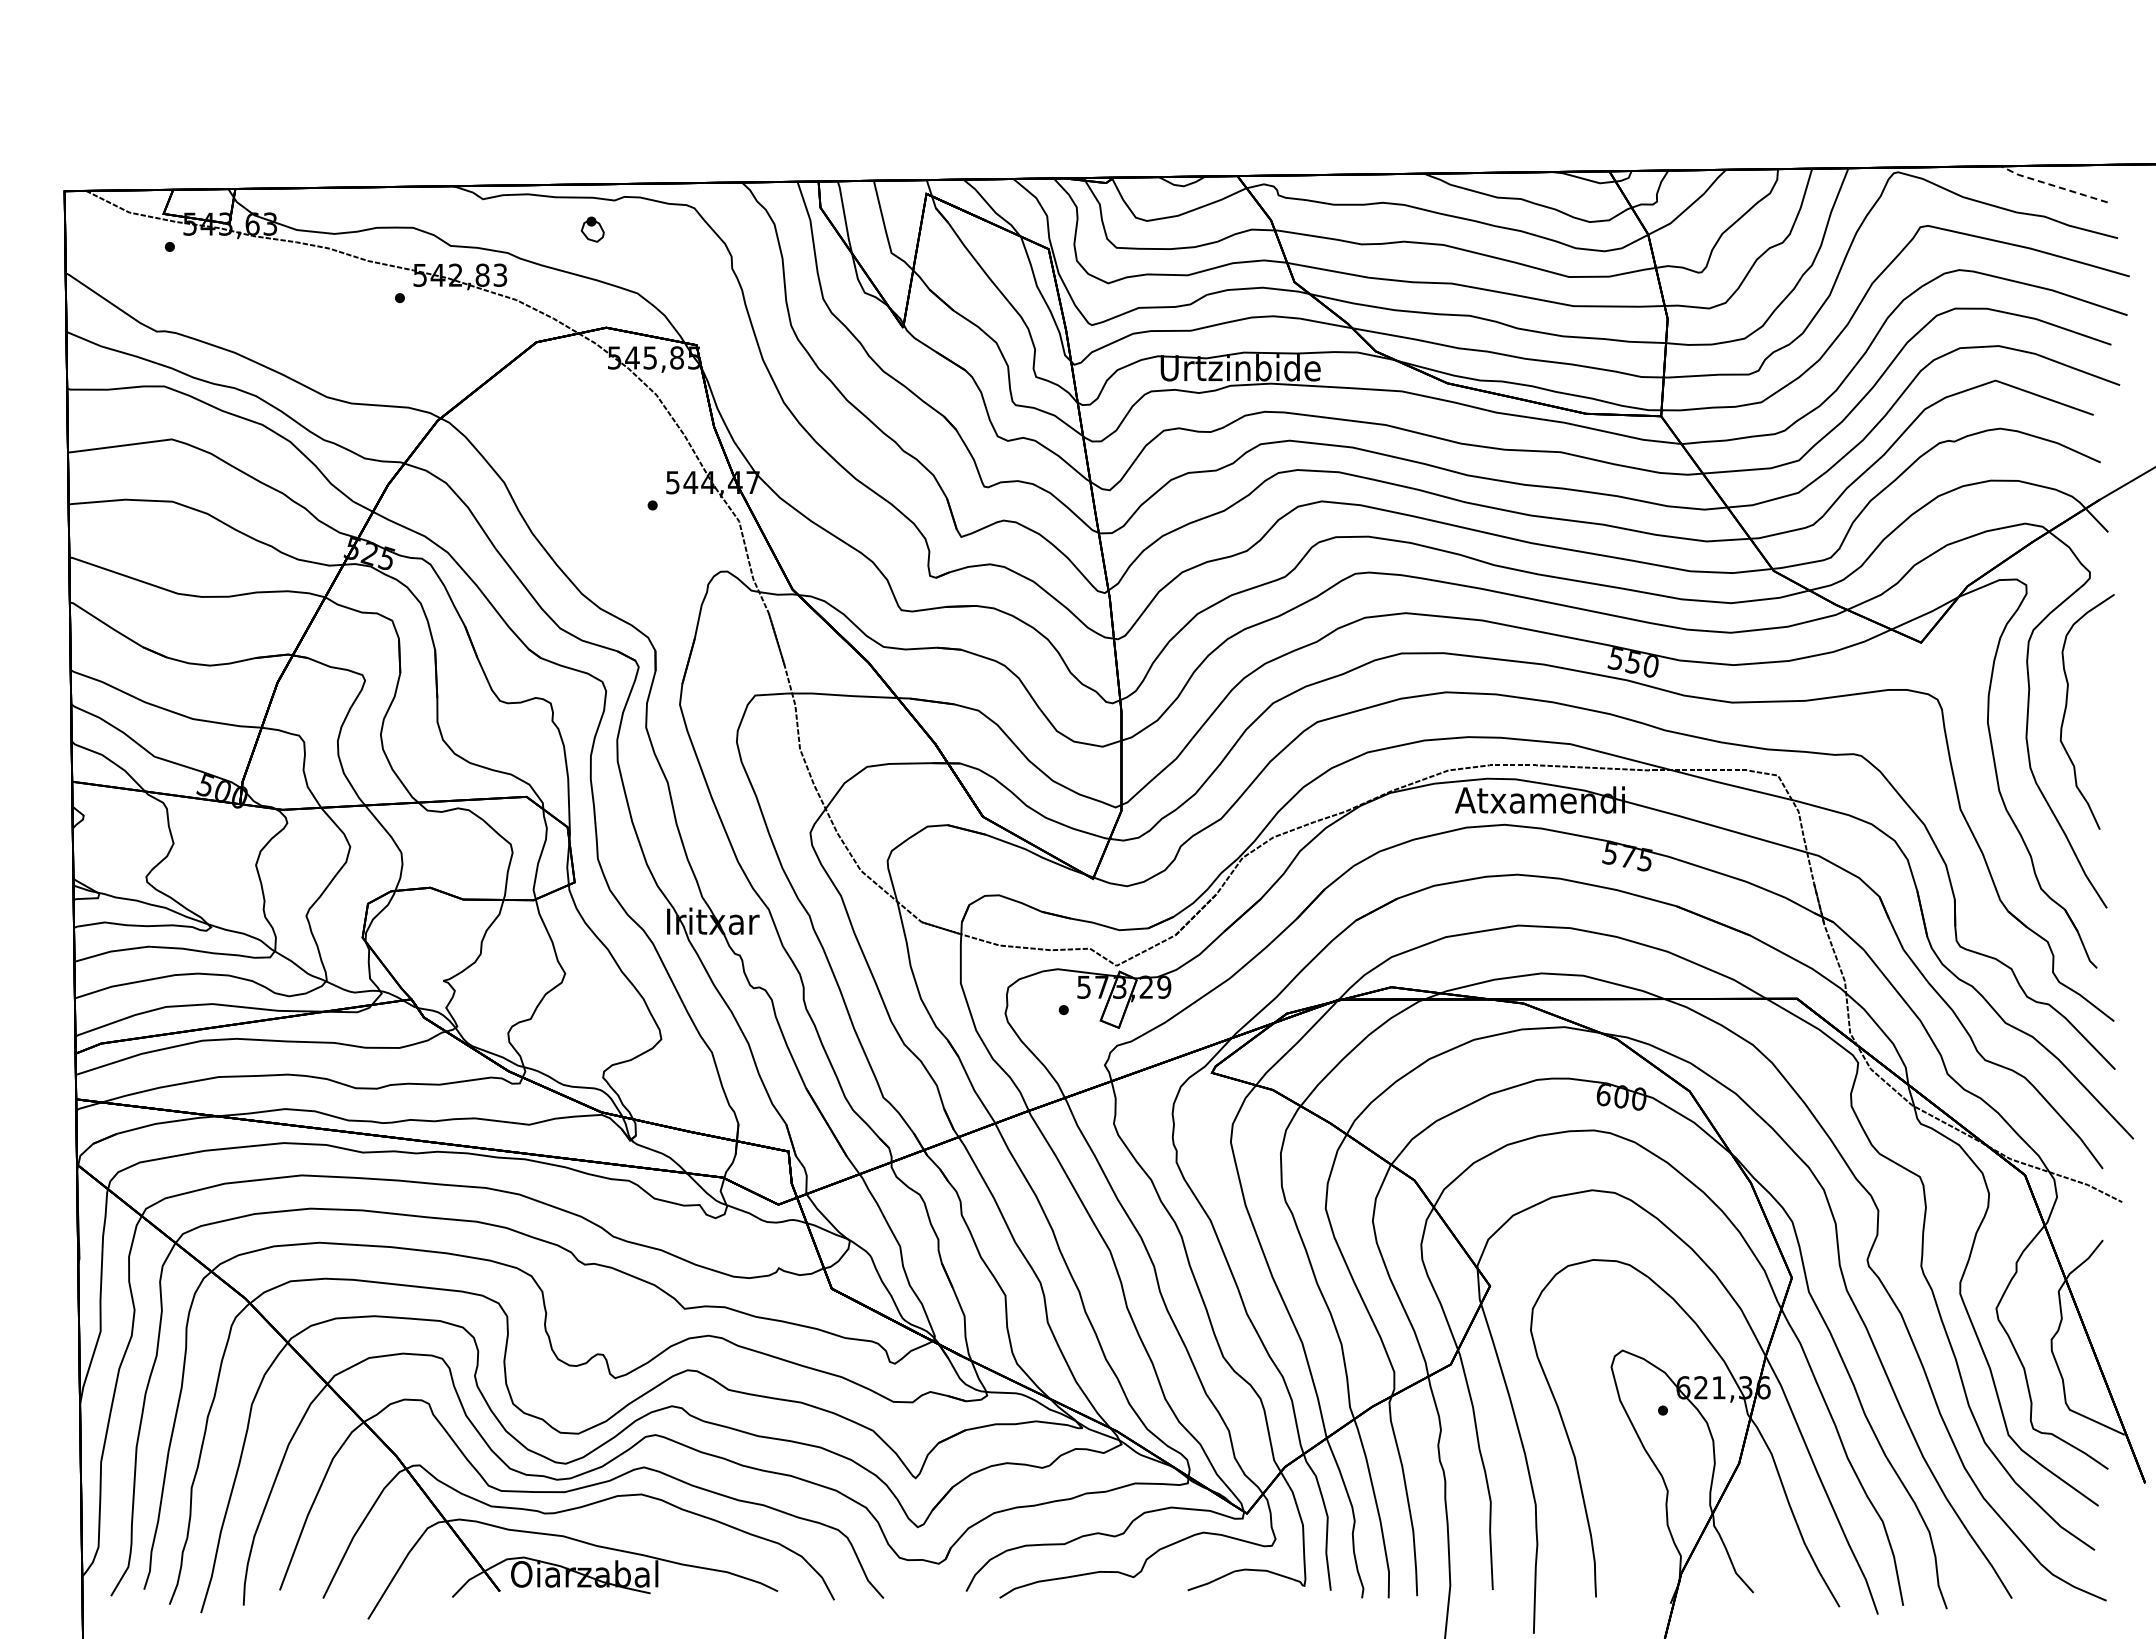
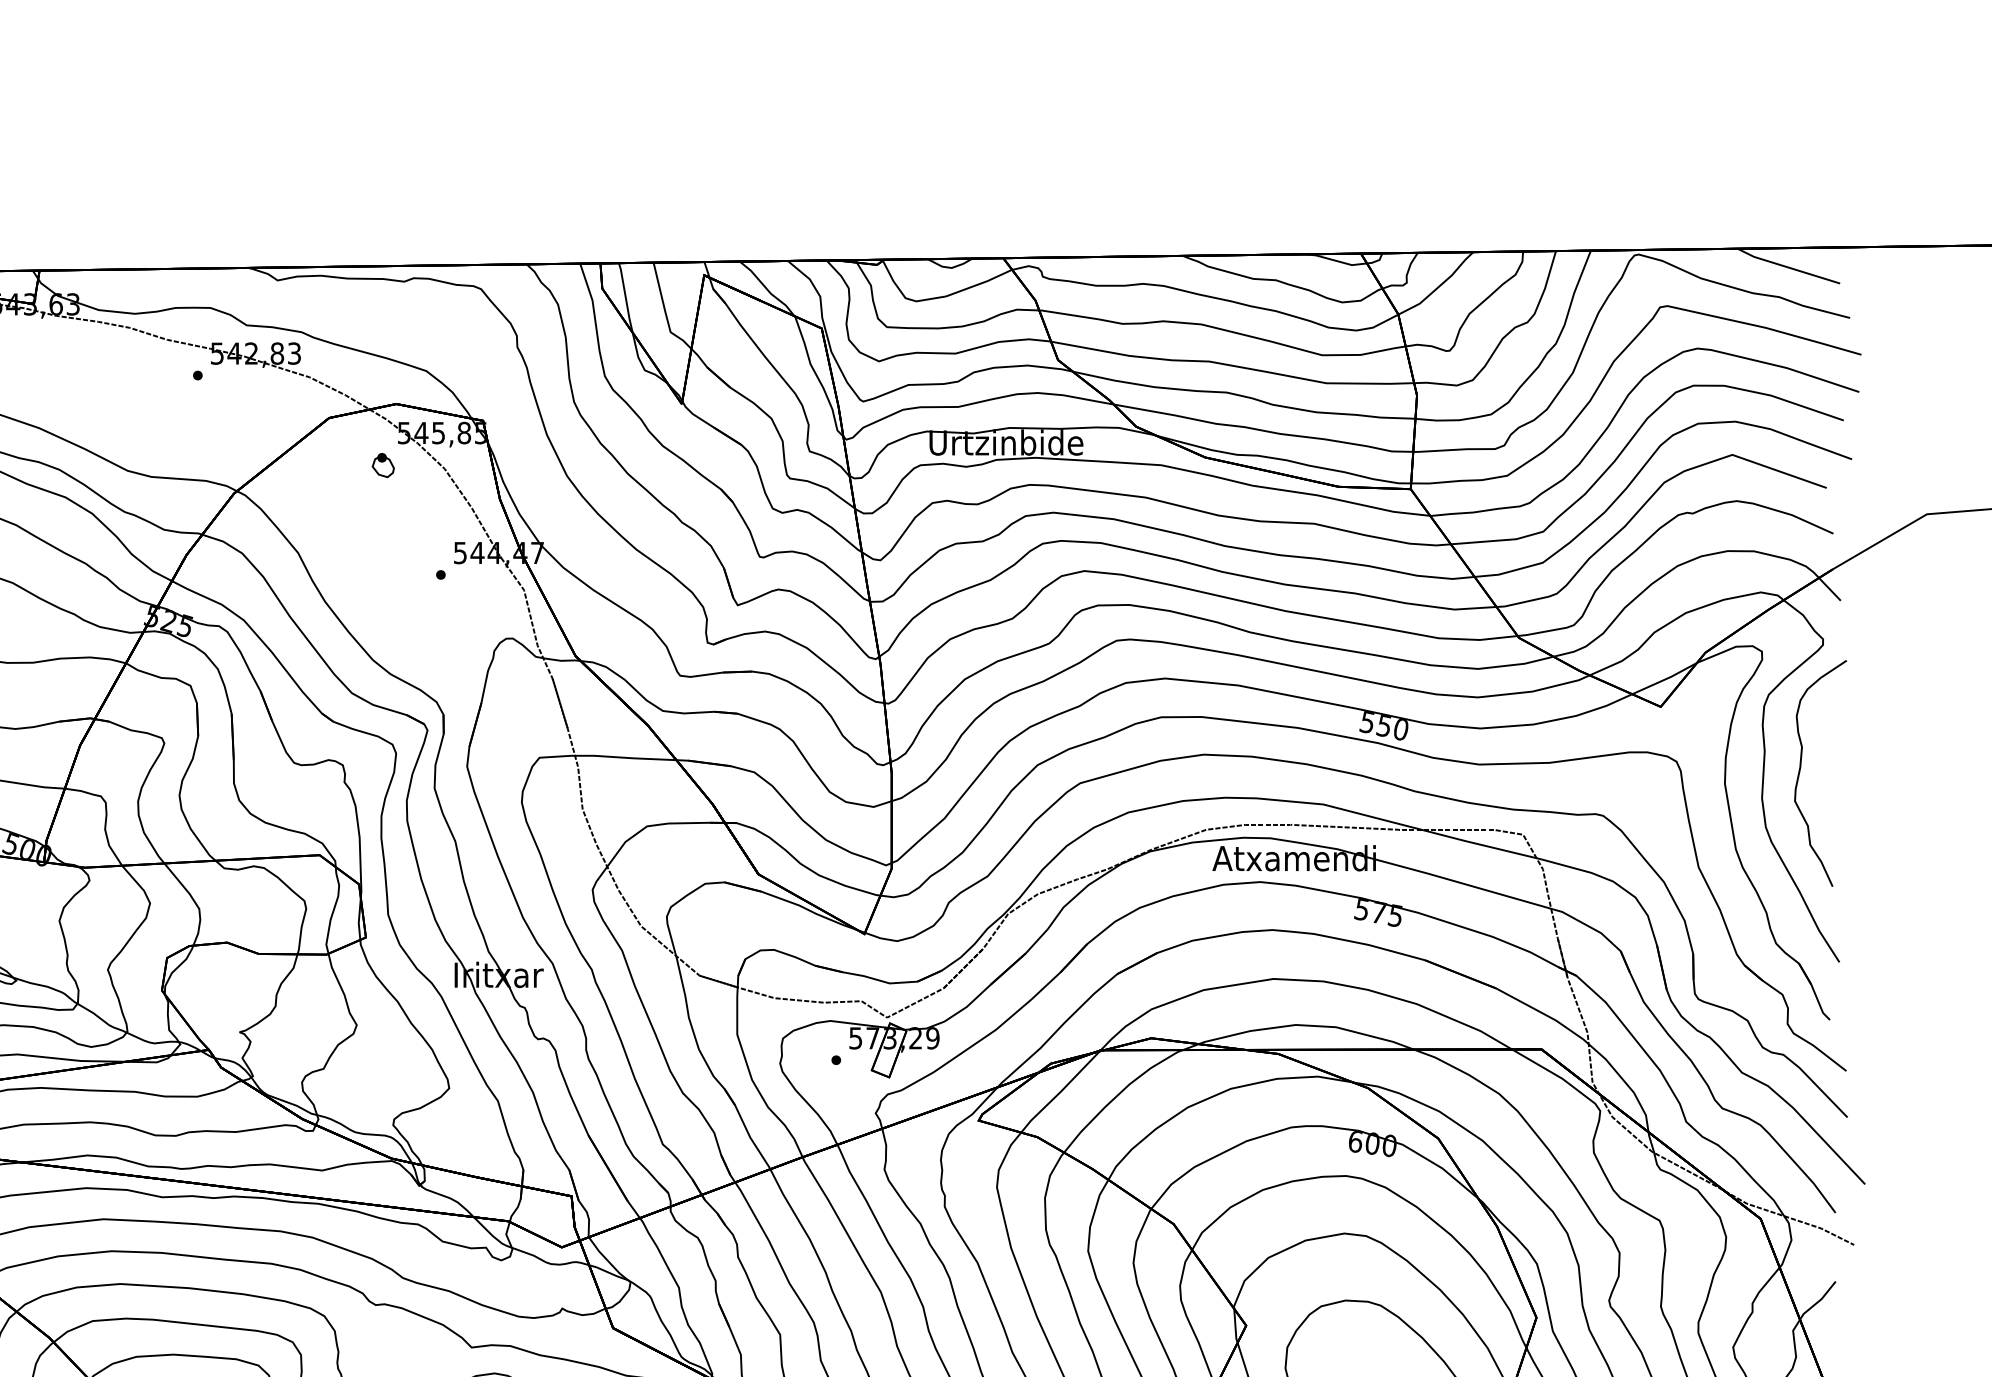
line: (2053, 185) -> (1788, 267), dashed -> solid
part: (592, 229) -> (383, 465), moved

